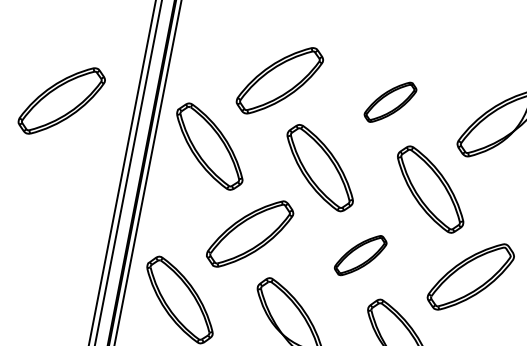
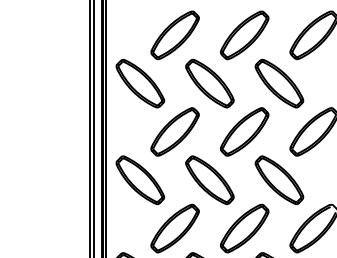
part: (60, 100) -> (44, 73), removed
part: (390, 102) -> (244, 35), size x1.67
part: (360, 254) -> (244, 131), size x1.67

